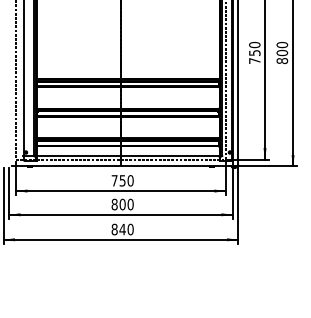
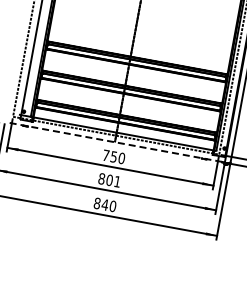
line: (121, 166) -> (115, 142), solid -> dashed
text: (130, 204) -> (117, 181), 800 -> 801

